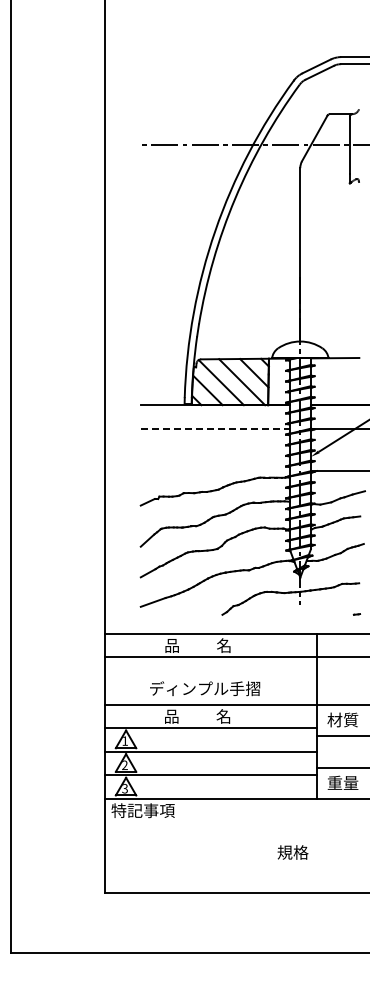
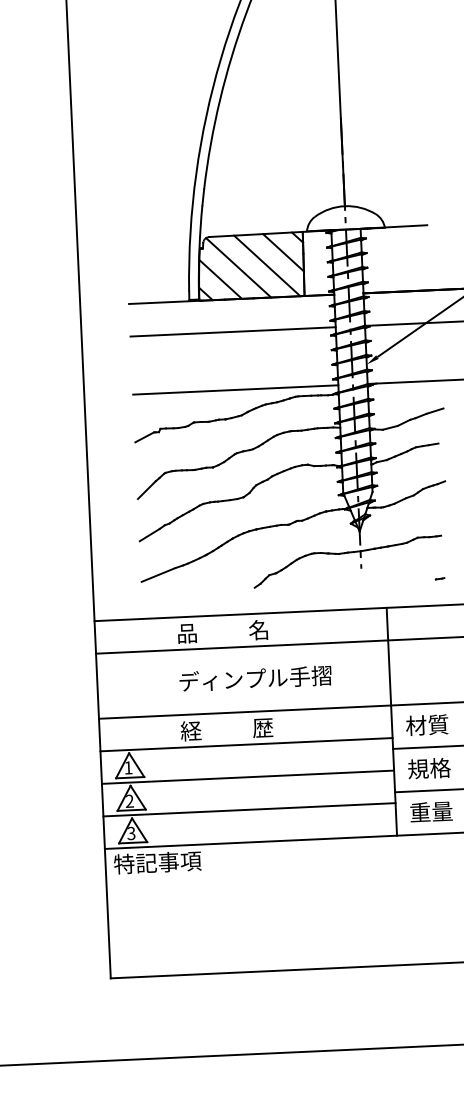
line: (215, 428) -> (233, 331), dashed -> solid
line: (214, 470) -> (234, 389), added
text: (205, 688) -> (256, 678), moved
text: (197, 716) -> (226, 729), 品          名 -> 経          歴
text: (292, 852) -> (428, 768), moved

